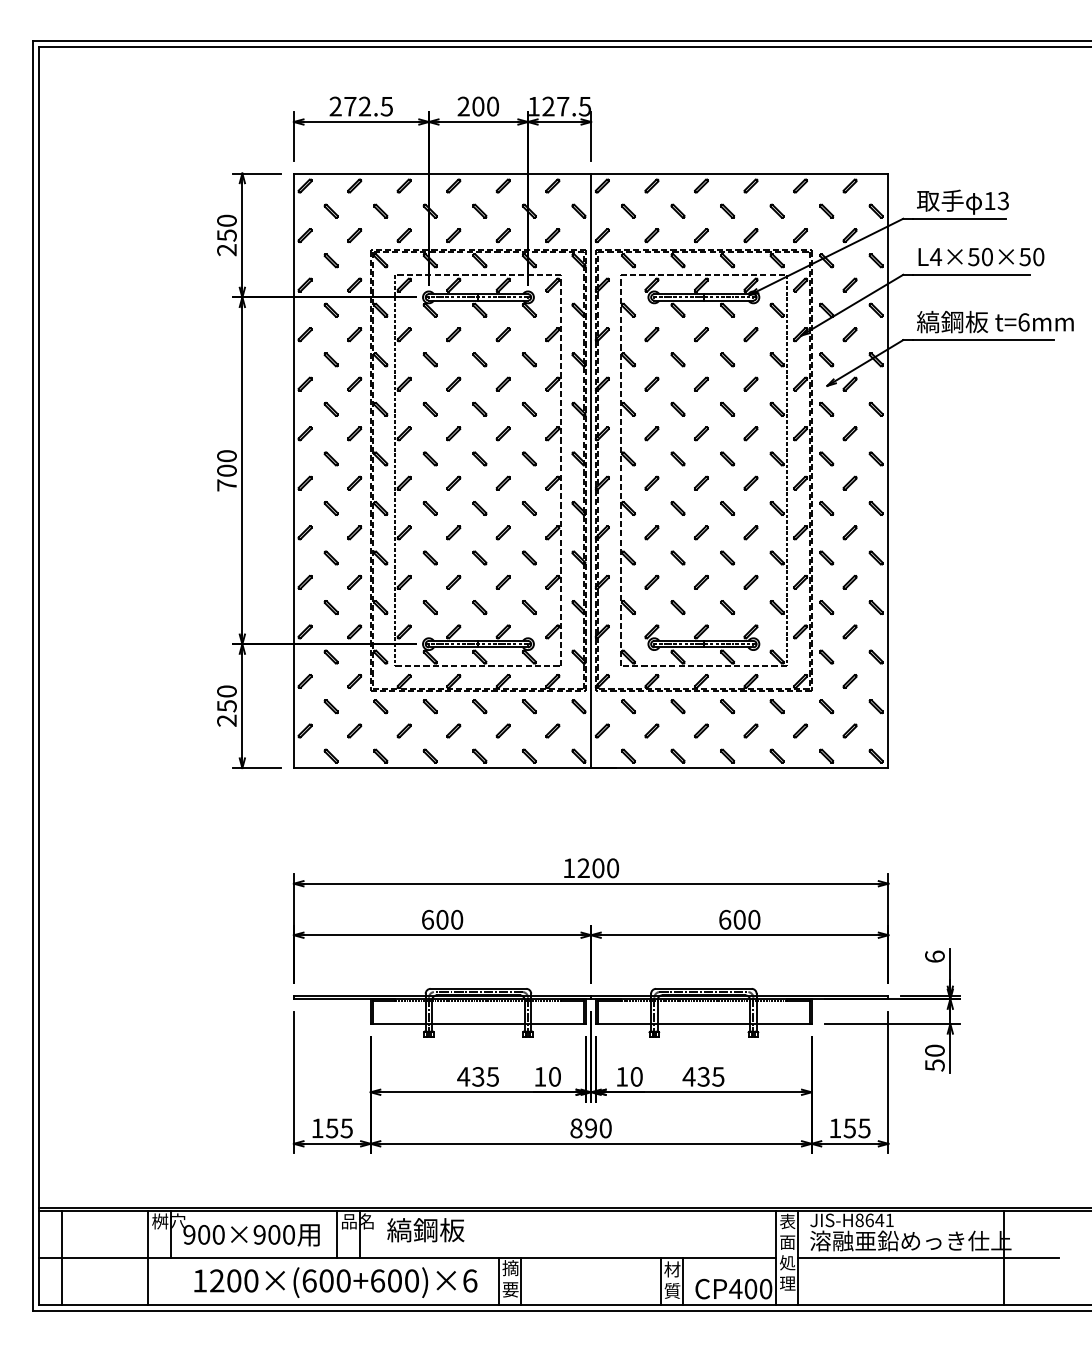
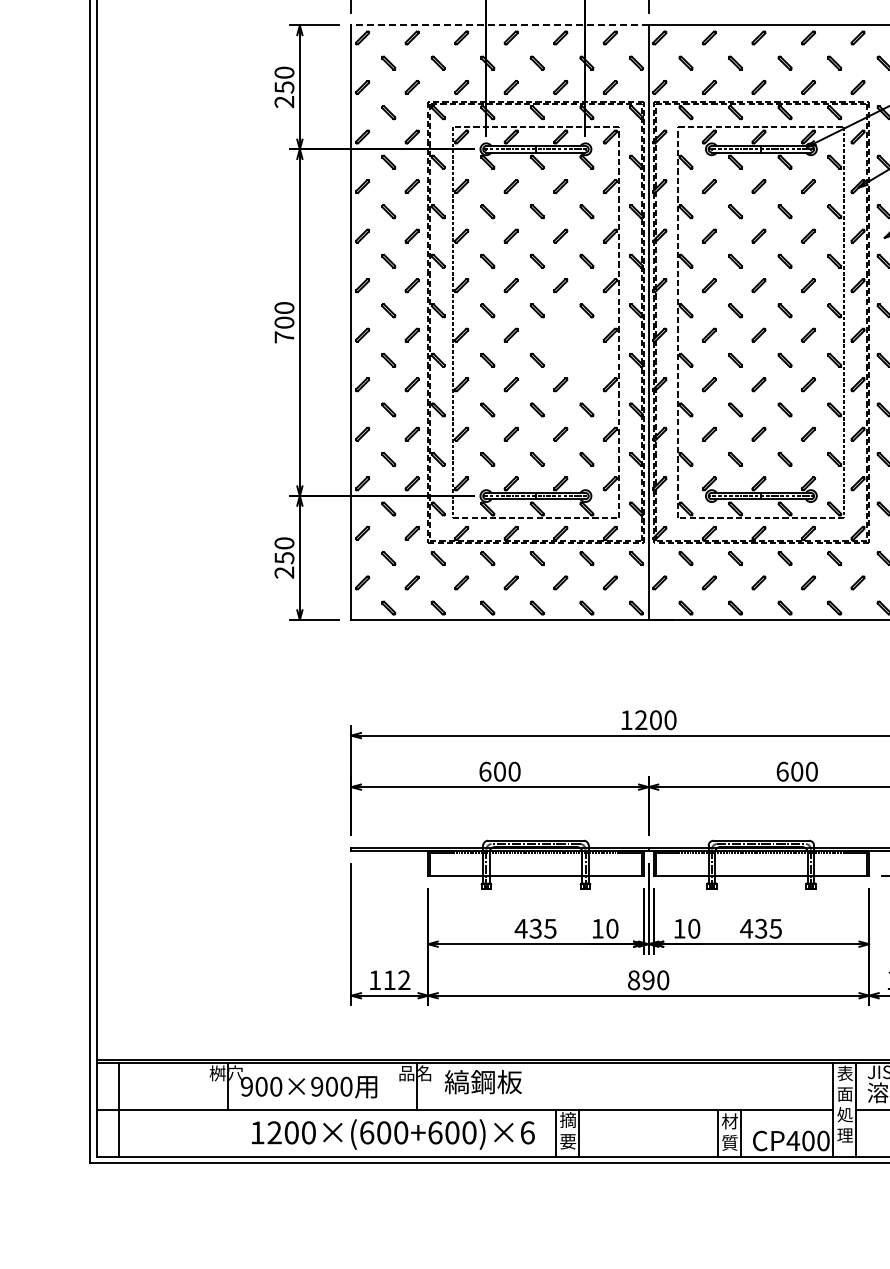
line: (442, 173) -> (499, 25), solid -> dashed
part: (522, 501) -> (579, 353), removed
text: (339, 1128) -> (396, 980), 155 -> 112
line: (337, 1234) -> (394, 1086), removed
line: (148, 1257) -> (205, 1109), removed

